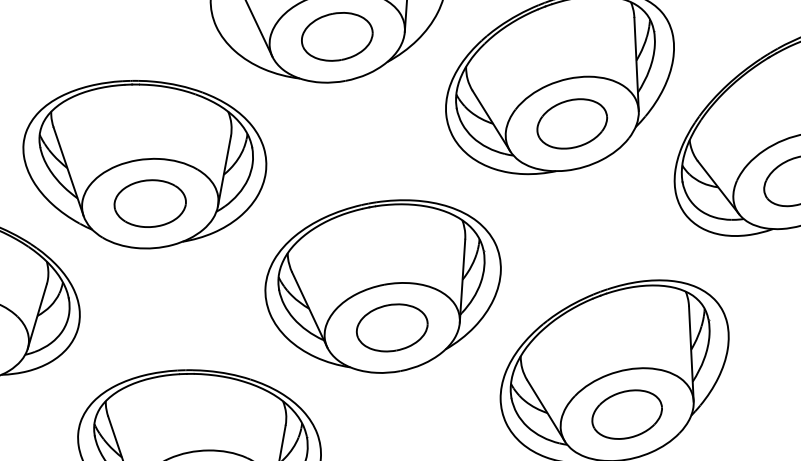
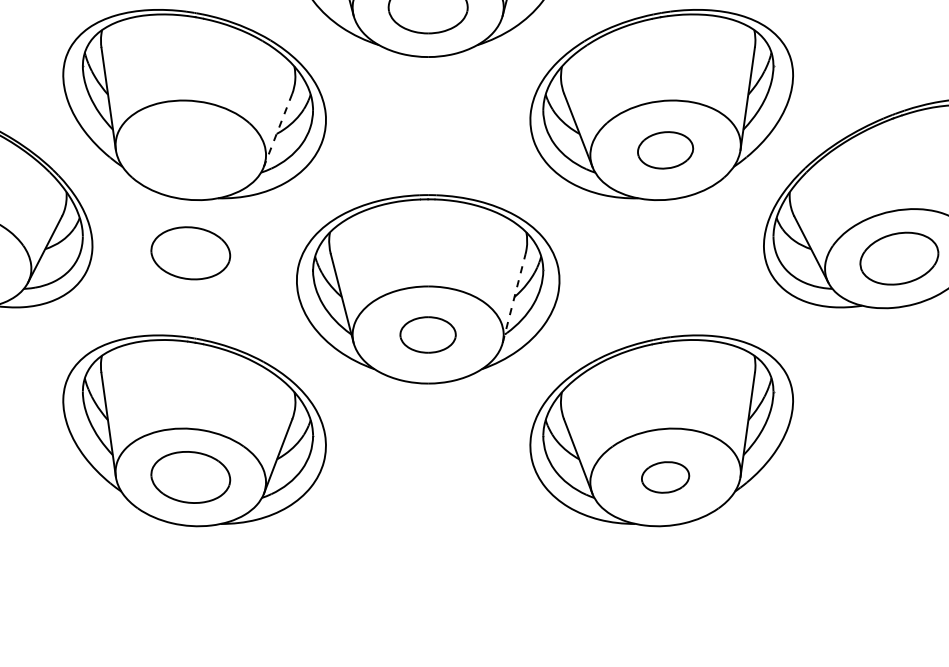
part: (572, 124) -> (665, 150), size x0.7
line: (224, 172) -> (277, 131), solid -> dashed
part: (150, 203) -> (190, 253), moved
line: (462, 281) -> (514, 298), solid -> dashed
part: (391, 327) -> (427, 334), size x0.7
part: (627, 414) -> (665, 477), size x0.6

